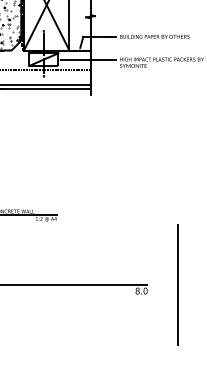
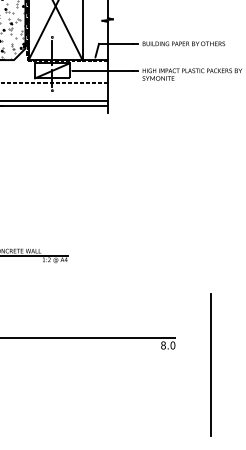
line: (177, 284) -> (210, 363), moved

